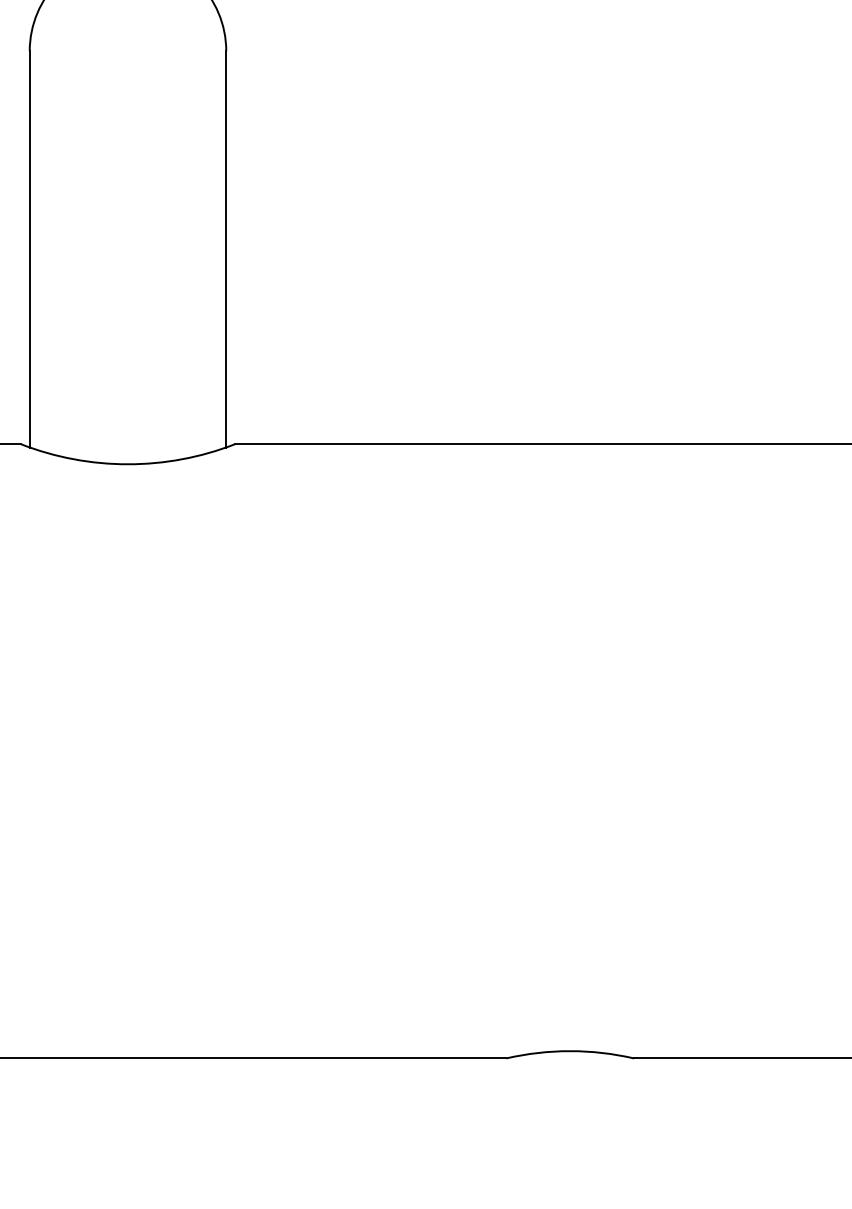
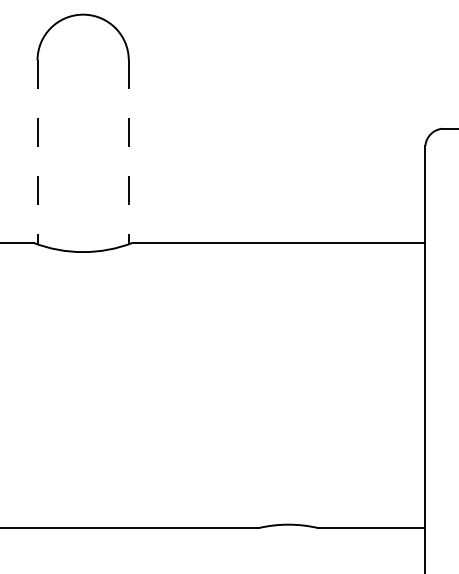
line: (29, 249) -> (37, 152), solid -> dashed
line: (225, 249) -> (128, 152), solid -> dashed

